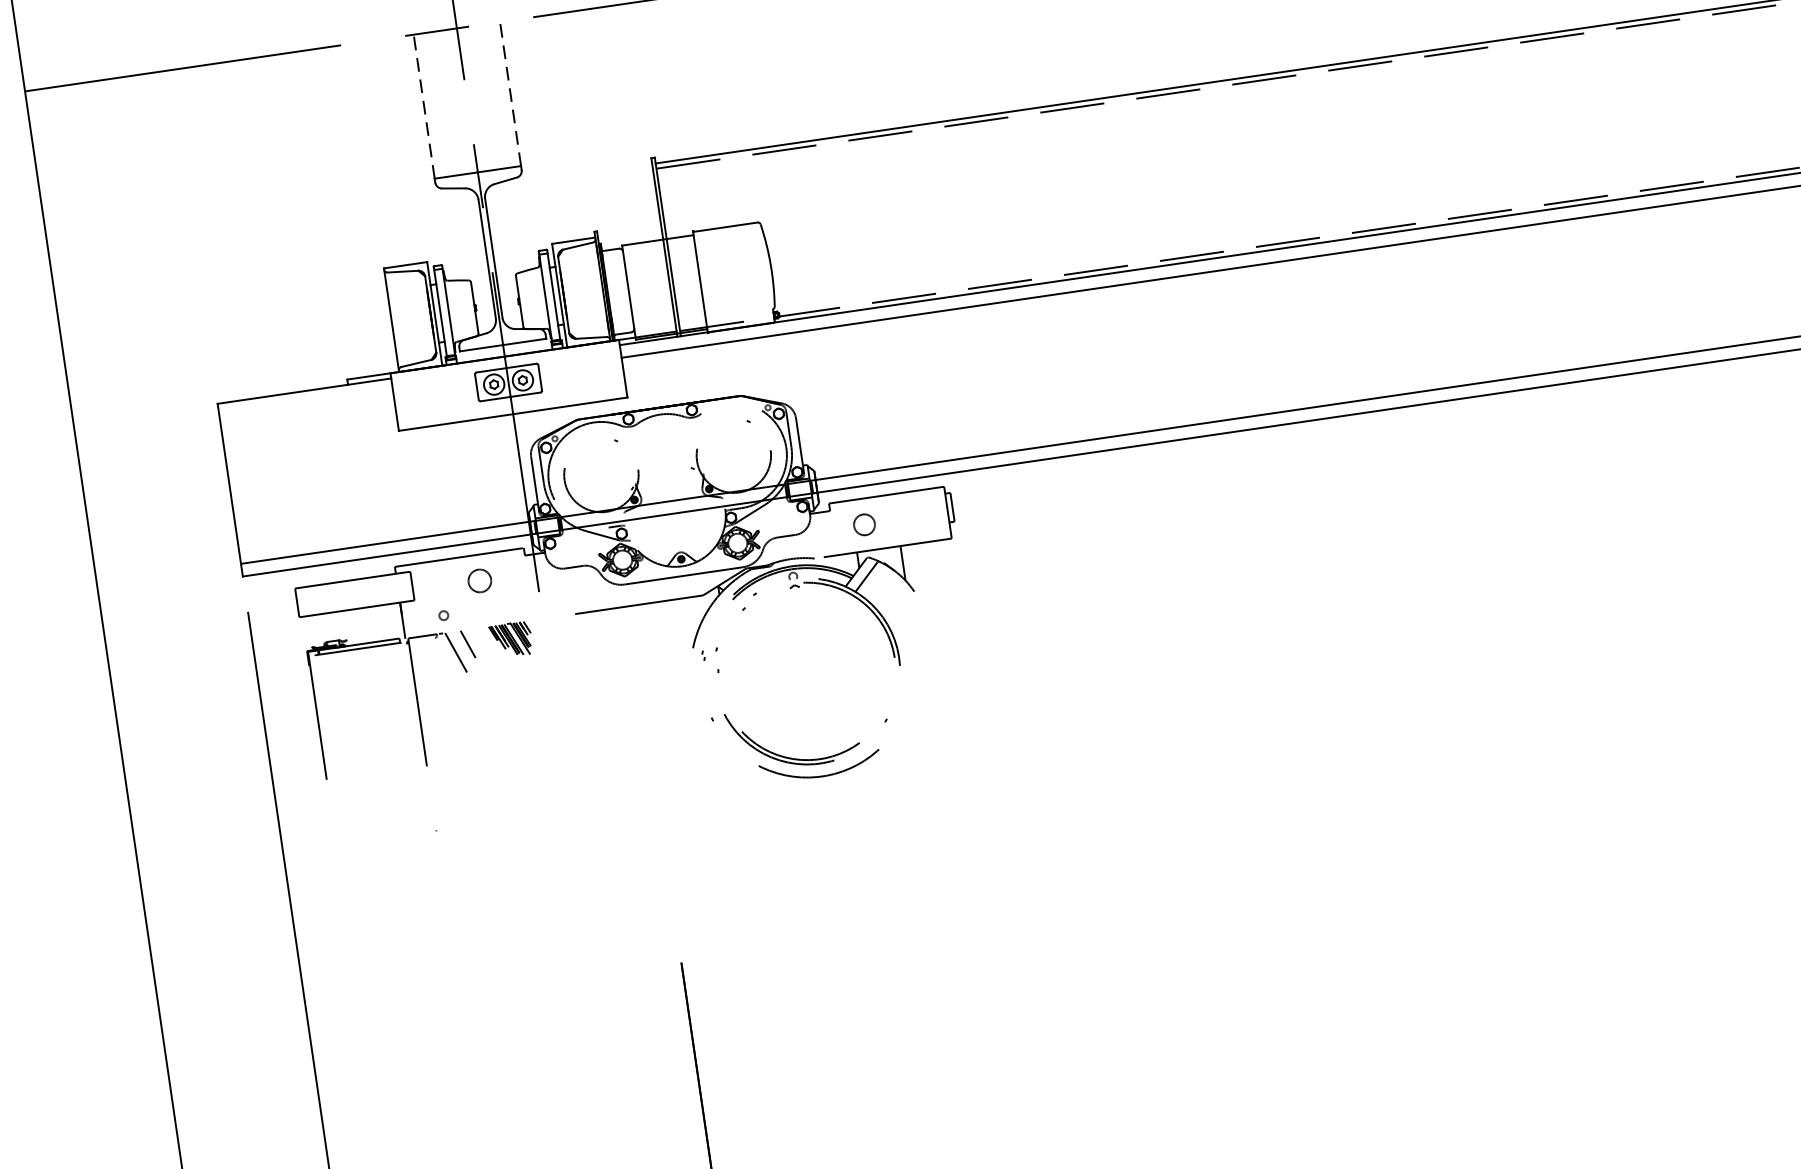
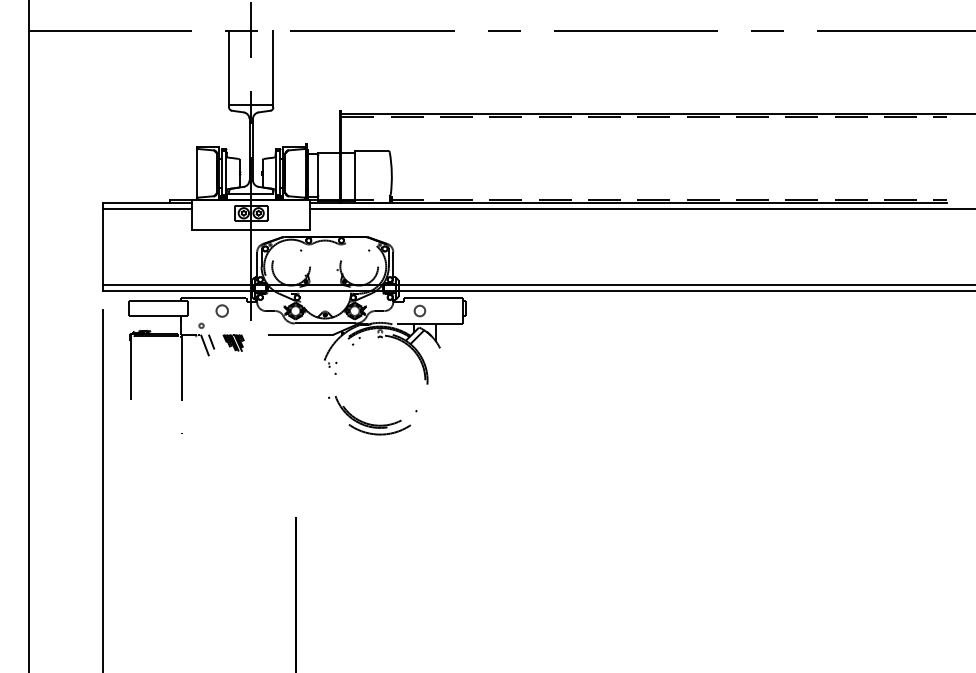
line: (510, 94) -> (273, 68), dashed -> solid
line: (425, 107) -> (229, 68), dashed -> solid
line: (305, 404) -> (147, 209), added

